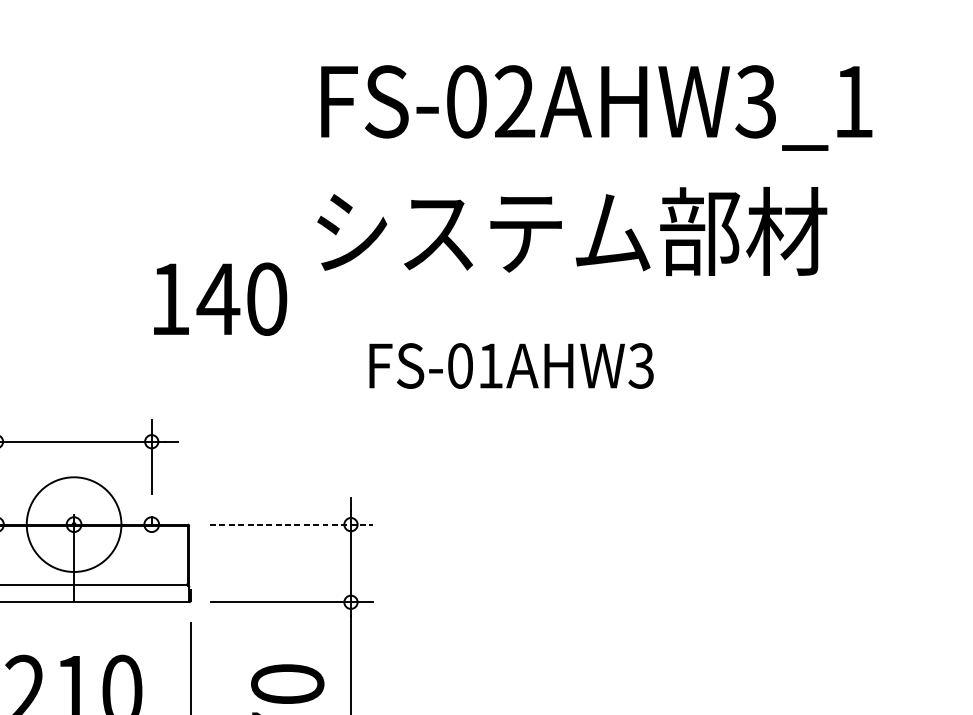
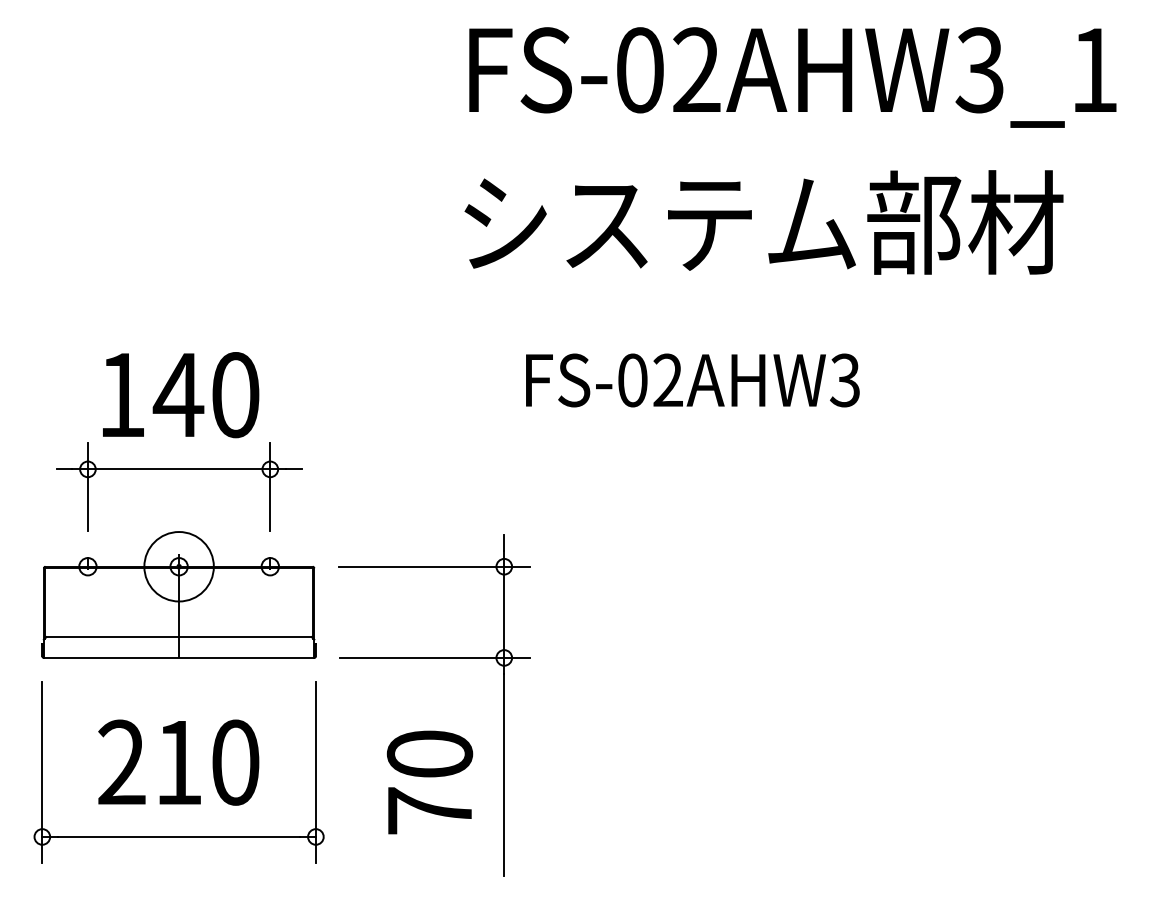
text: (220, 299) -> (181, 395), moved
text: (490, 365) -> (667, 379), FS-01AHW3 -> FS-02AHW3
circle: (73, 524) -> (178, 566), size x0.62
line: (291, 524) -> (434, 566), dashed -> solid

